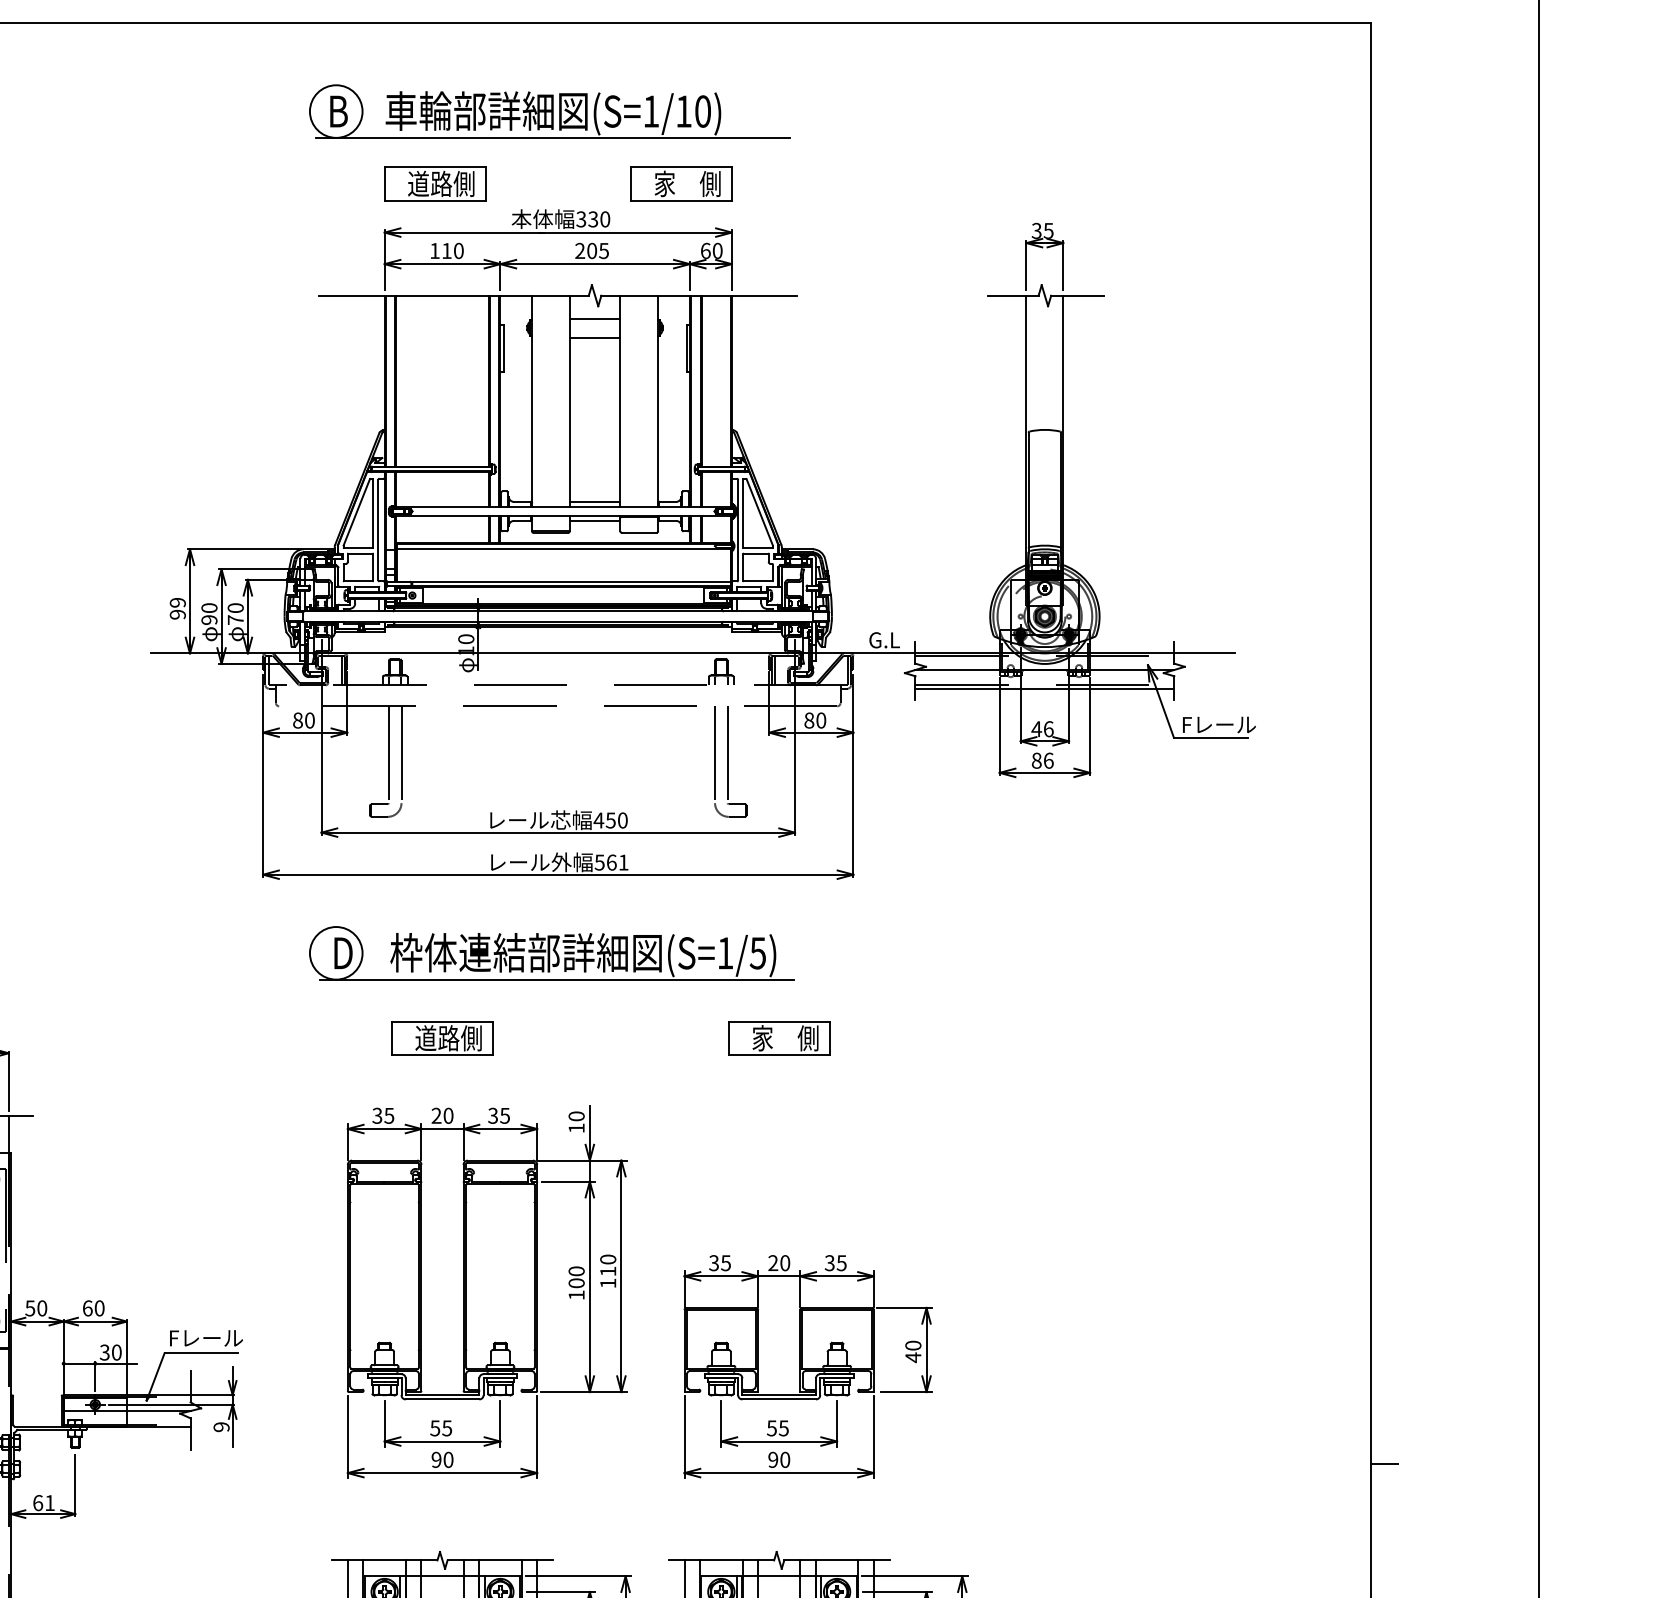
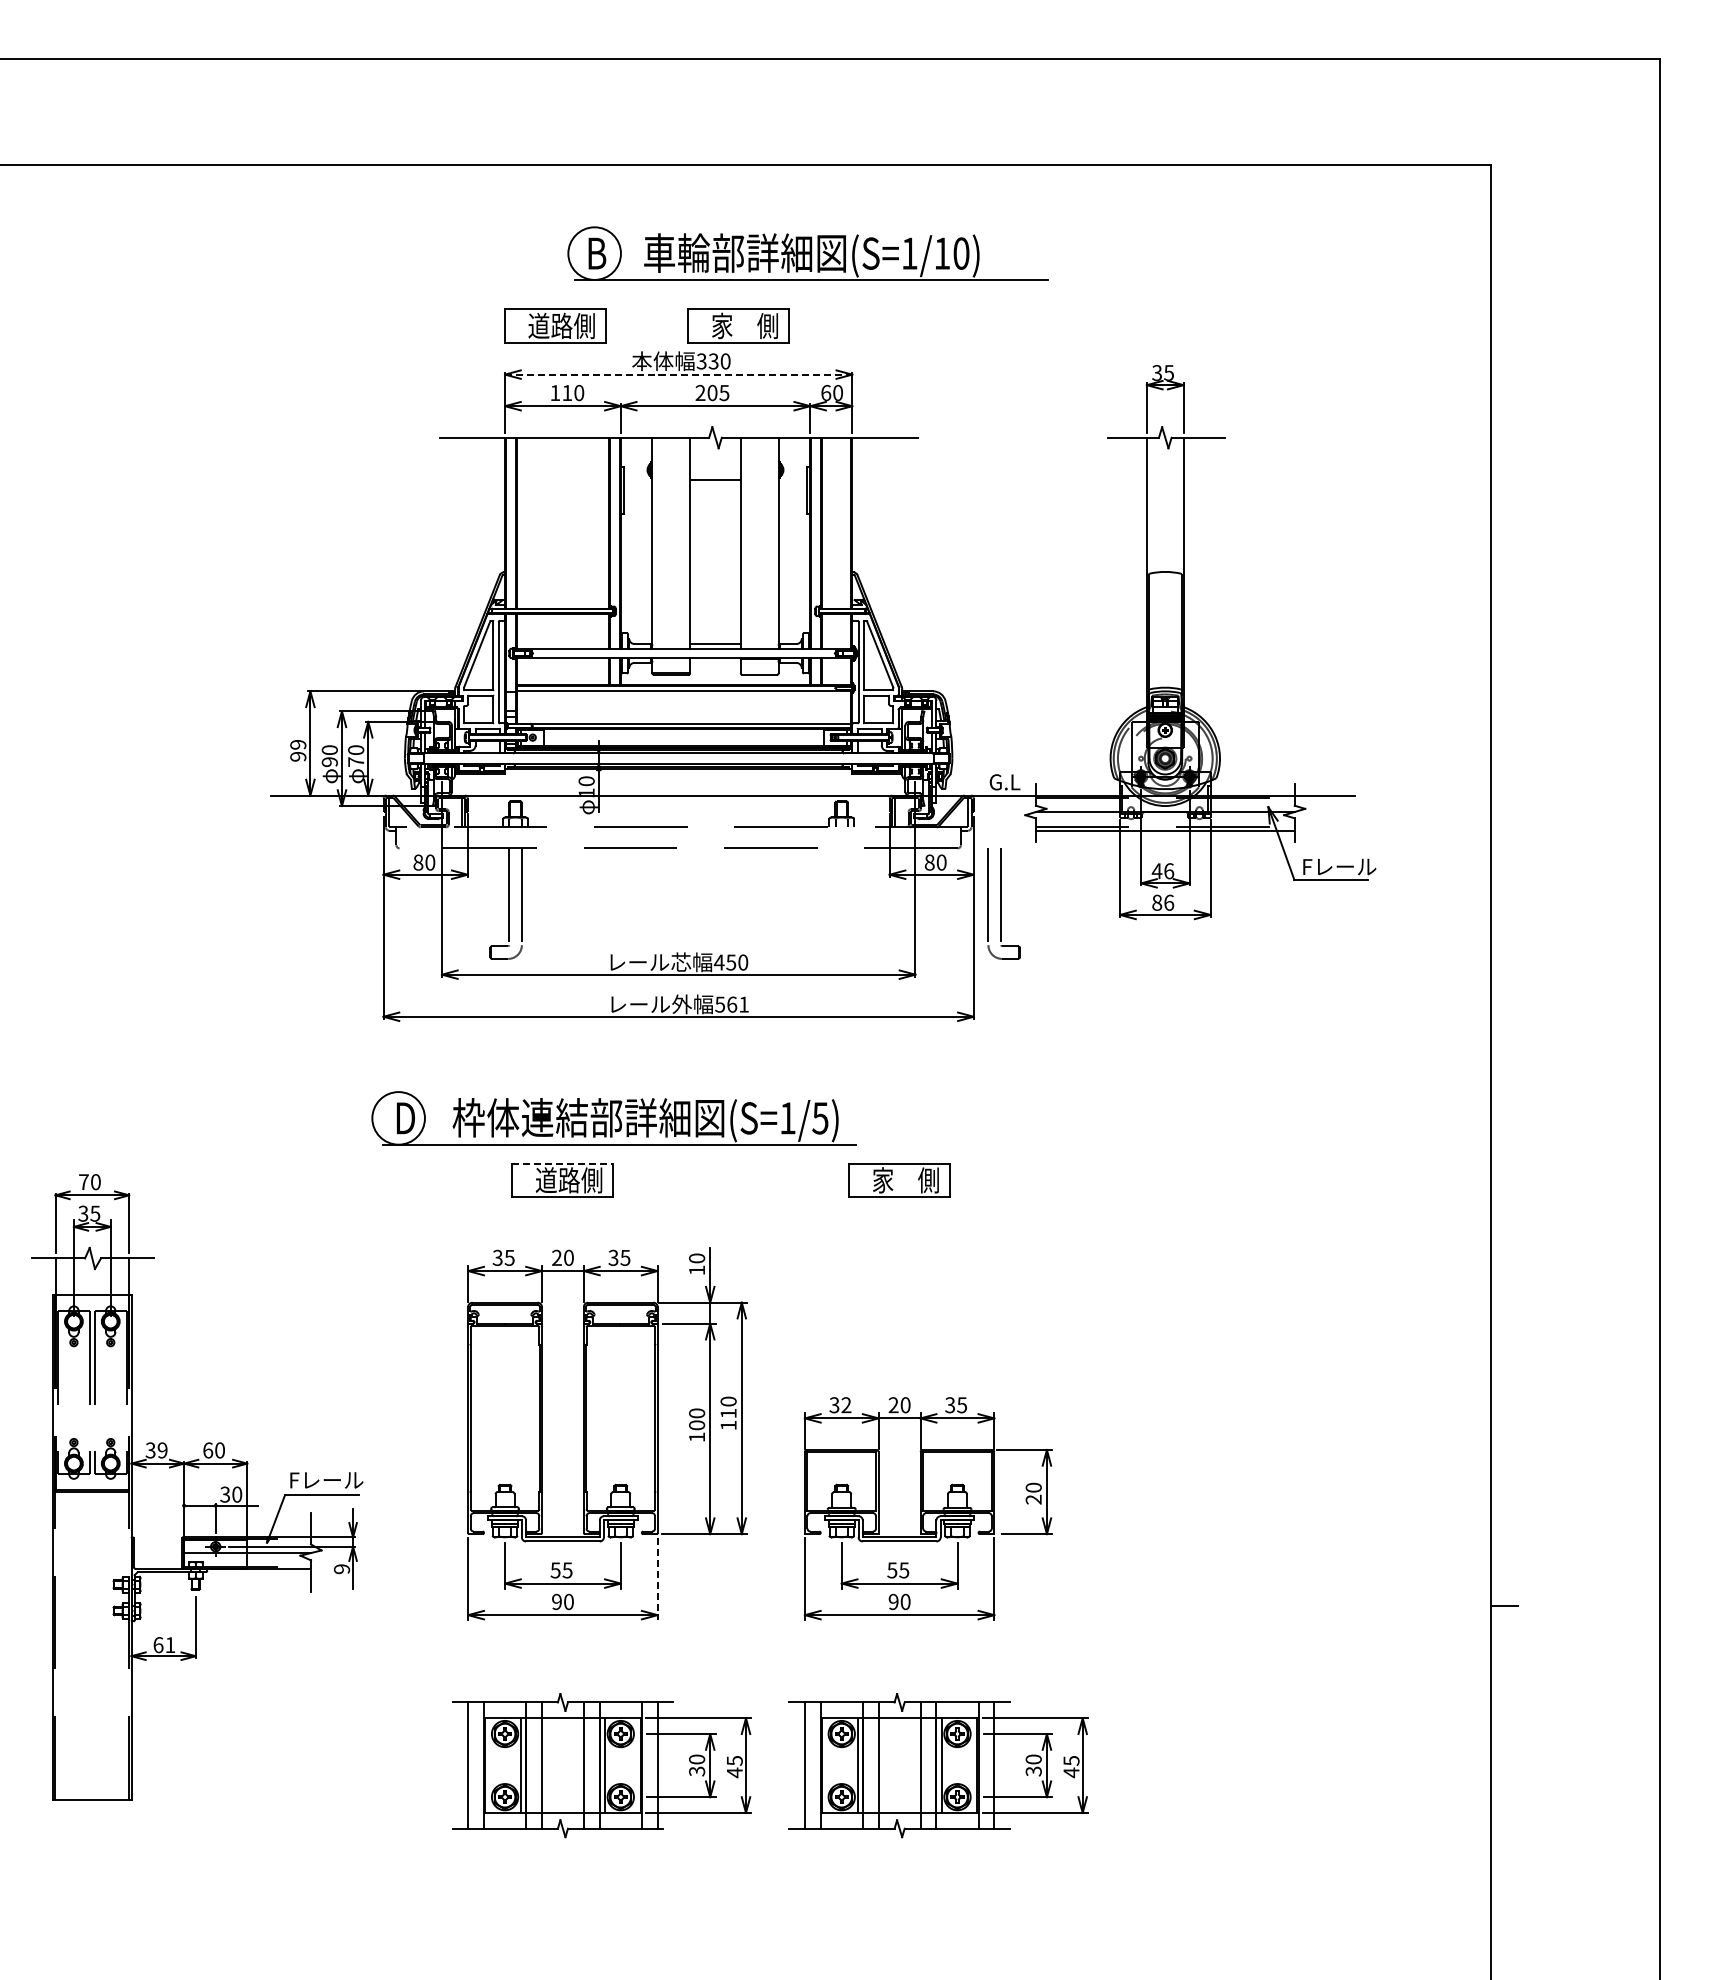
part: (549, 111) -> (807, 253), moved
part: (681, 183) -> (738, 325), moved
line: (558, 232) -> (678, 374), solid -> dashed
line: (595, 318) -> (715, 460), removed
line: (595, 520) -> (715, 662), removed
part: (730, 761) -> (1003, 903), moved
part: (551, 953) -> (613, 1118), moved
line: (442, 1021) -> (562, 1163), solid -> dashed
text: (726, 1263) -> (846, 1405), 35 -> 32
text: (36, 1308) -> (156, 1450), 50 -> 39
text: (913, 1357) -> (1033, 1499), 40 -> 20
line: (537, 1437) -> (657, 1579), solid -> dashed

